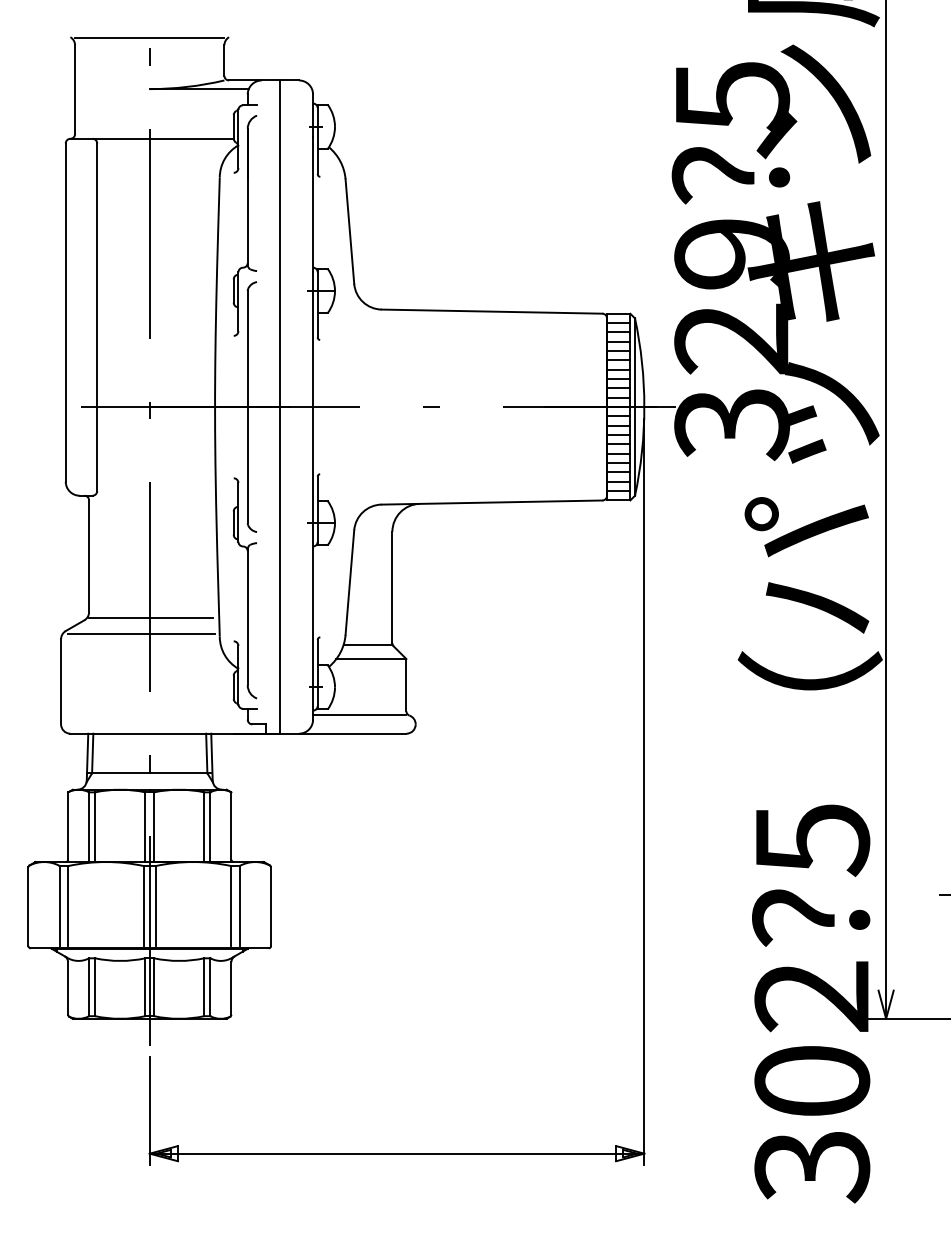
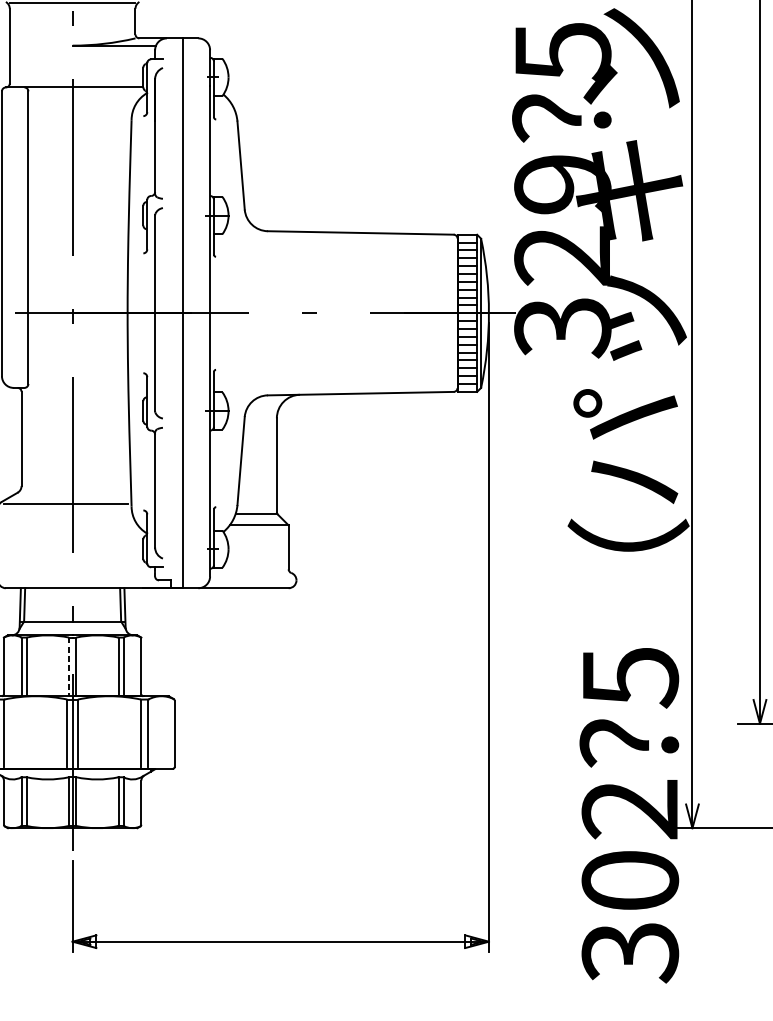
line: (151, 617) -> (74, 490), removed
line: (359, 715) -> (249, 572), removed
line: (145, 827) -> (69, 667), solid -> dashed

